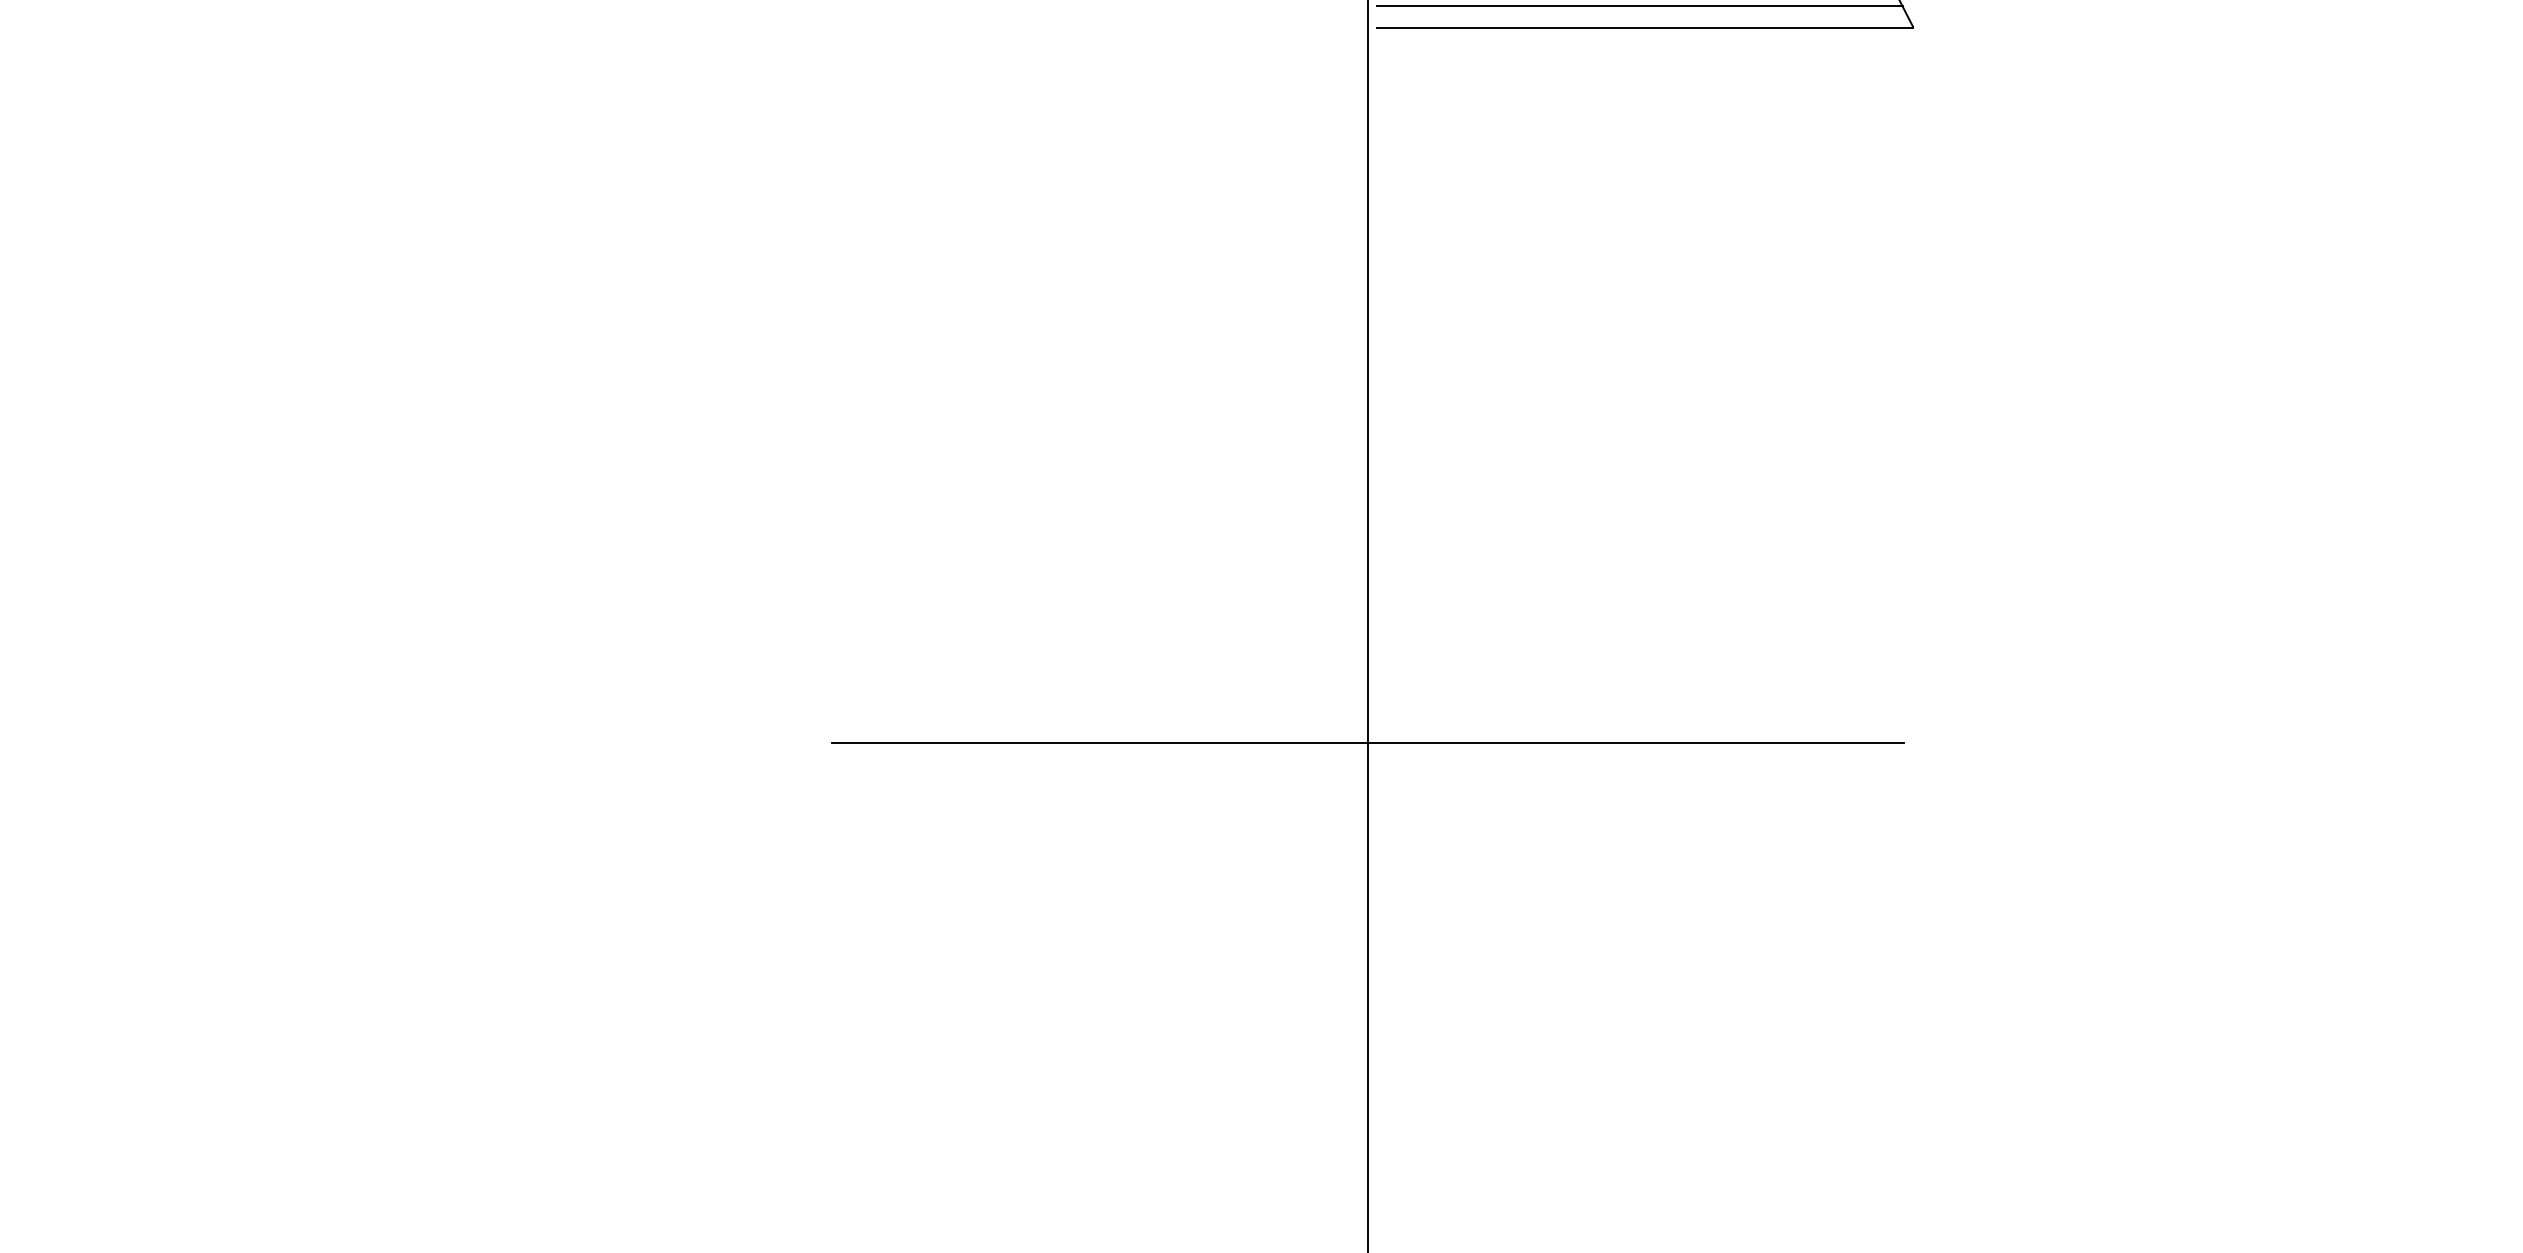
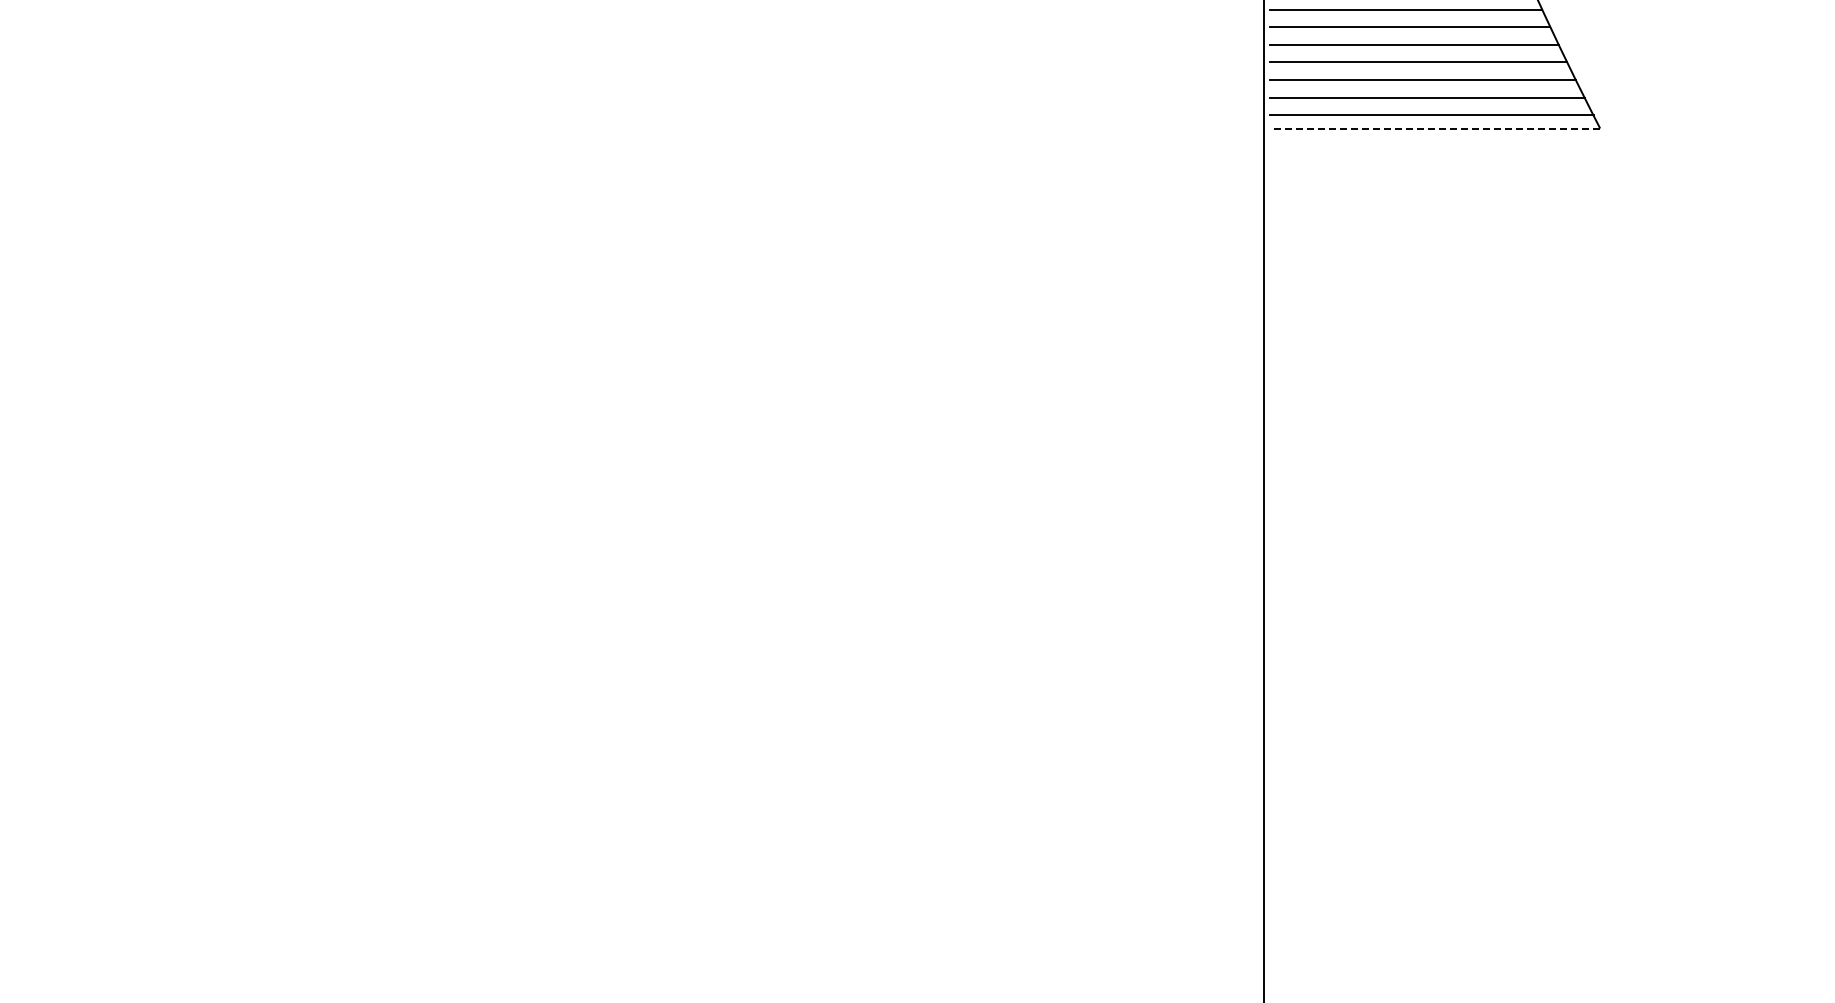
line: (1644, 27) -> (1434, 128), solid -> dashed
line: (1368, 742) -> (1264, 568), removed

